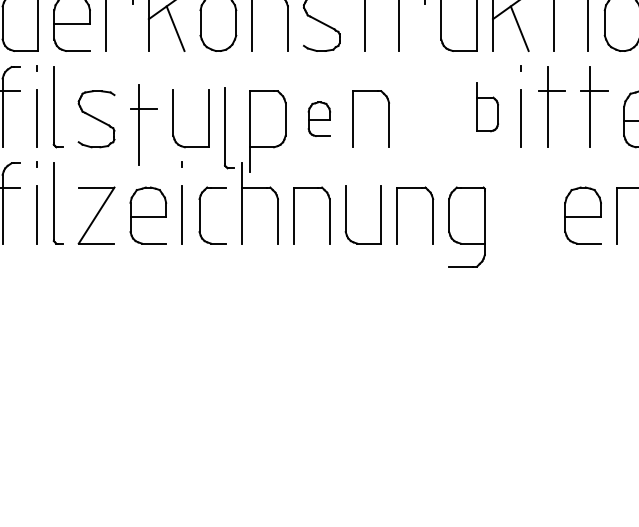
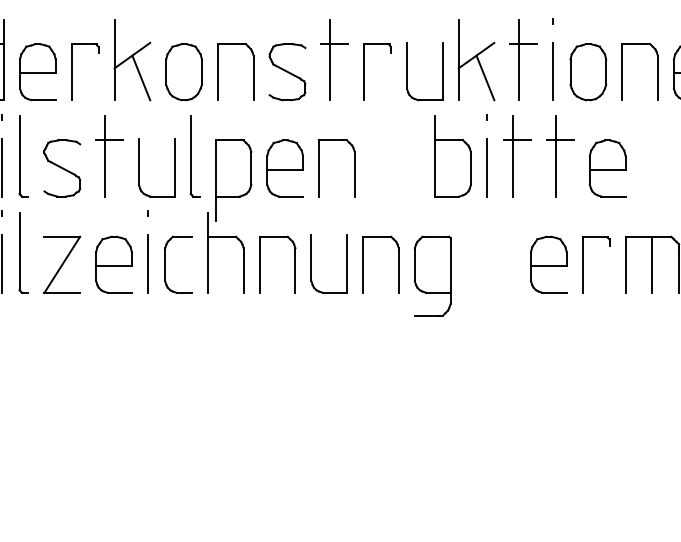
part: (486, 107) -> (452, 156), size x1.67
part: (318, 119) -> (284, 168), size x1.67
part: (143, 125) -> (109, 156), moved
part: (228, 128) -> (194, 156), moved

